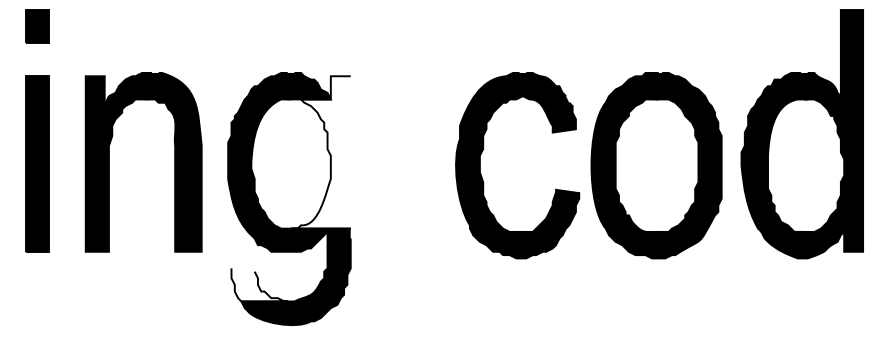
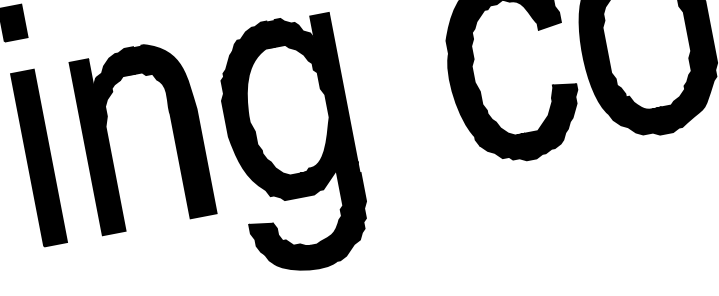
fill: (320, 152) -> (314, 93), added
fill: (259, 284) -> (279, 234), added

